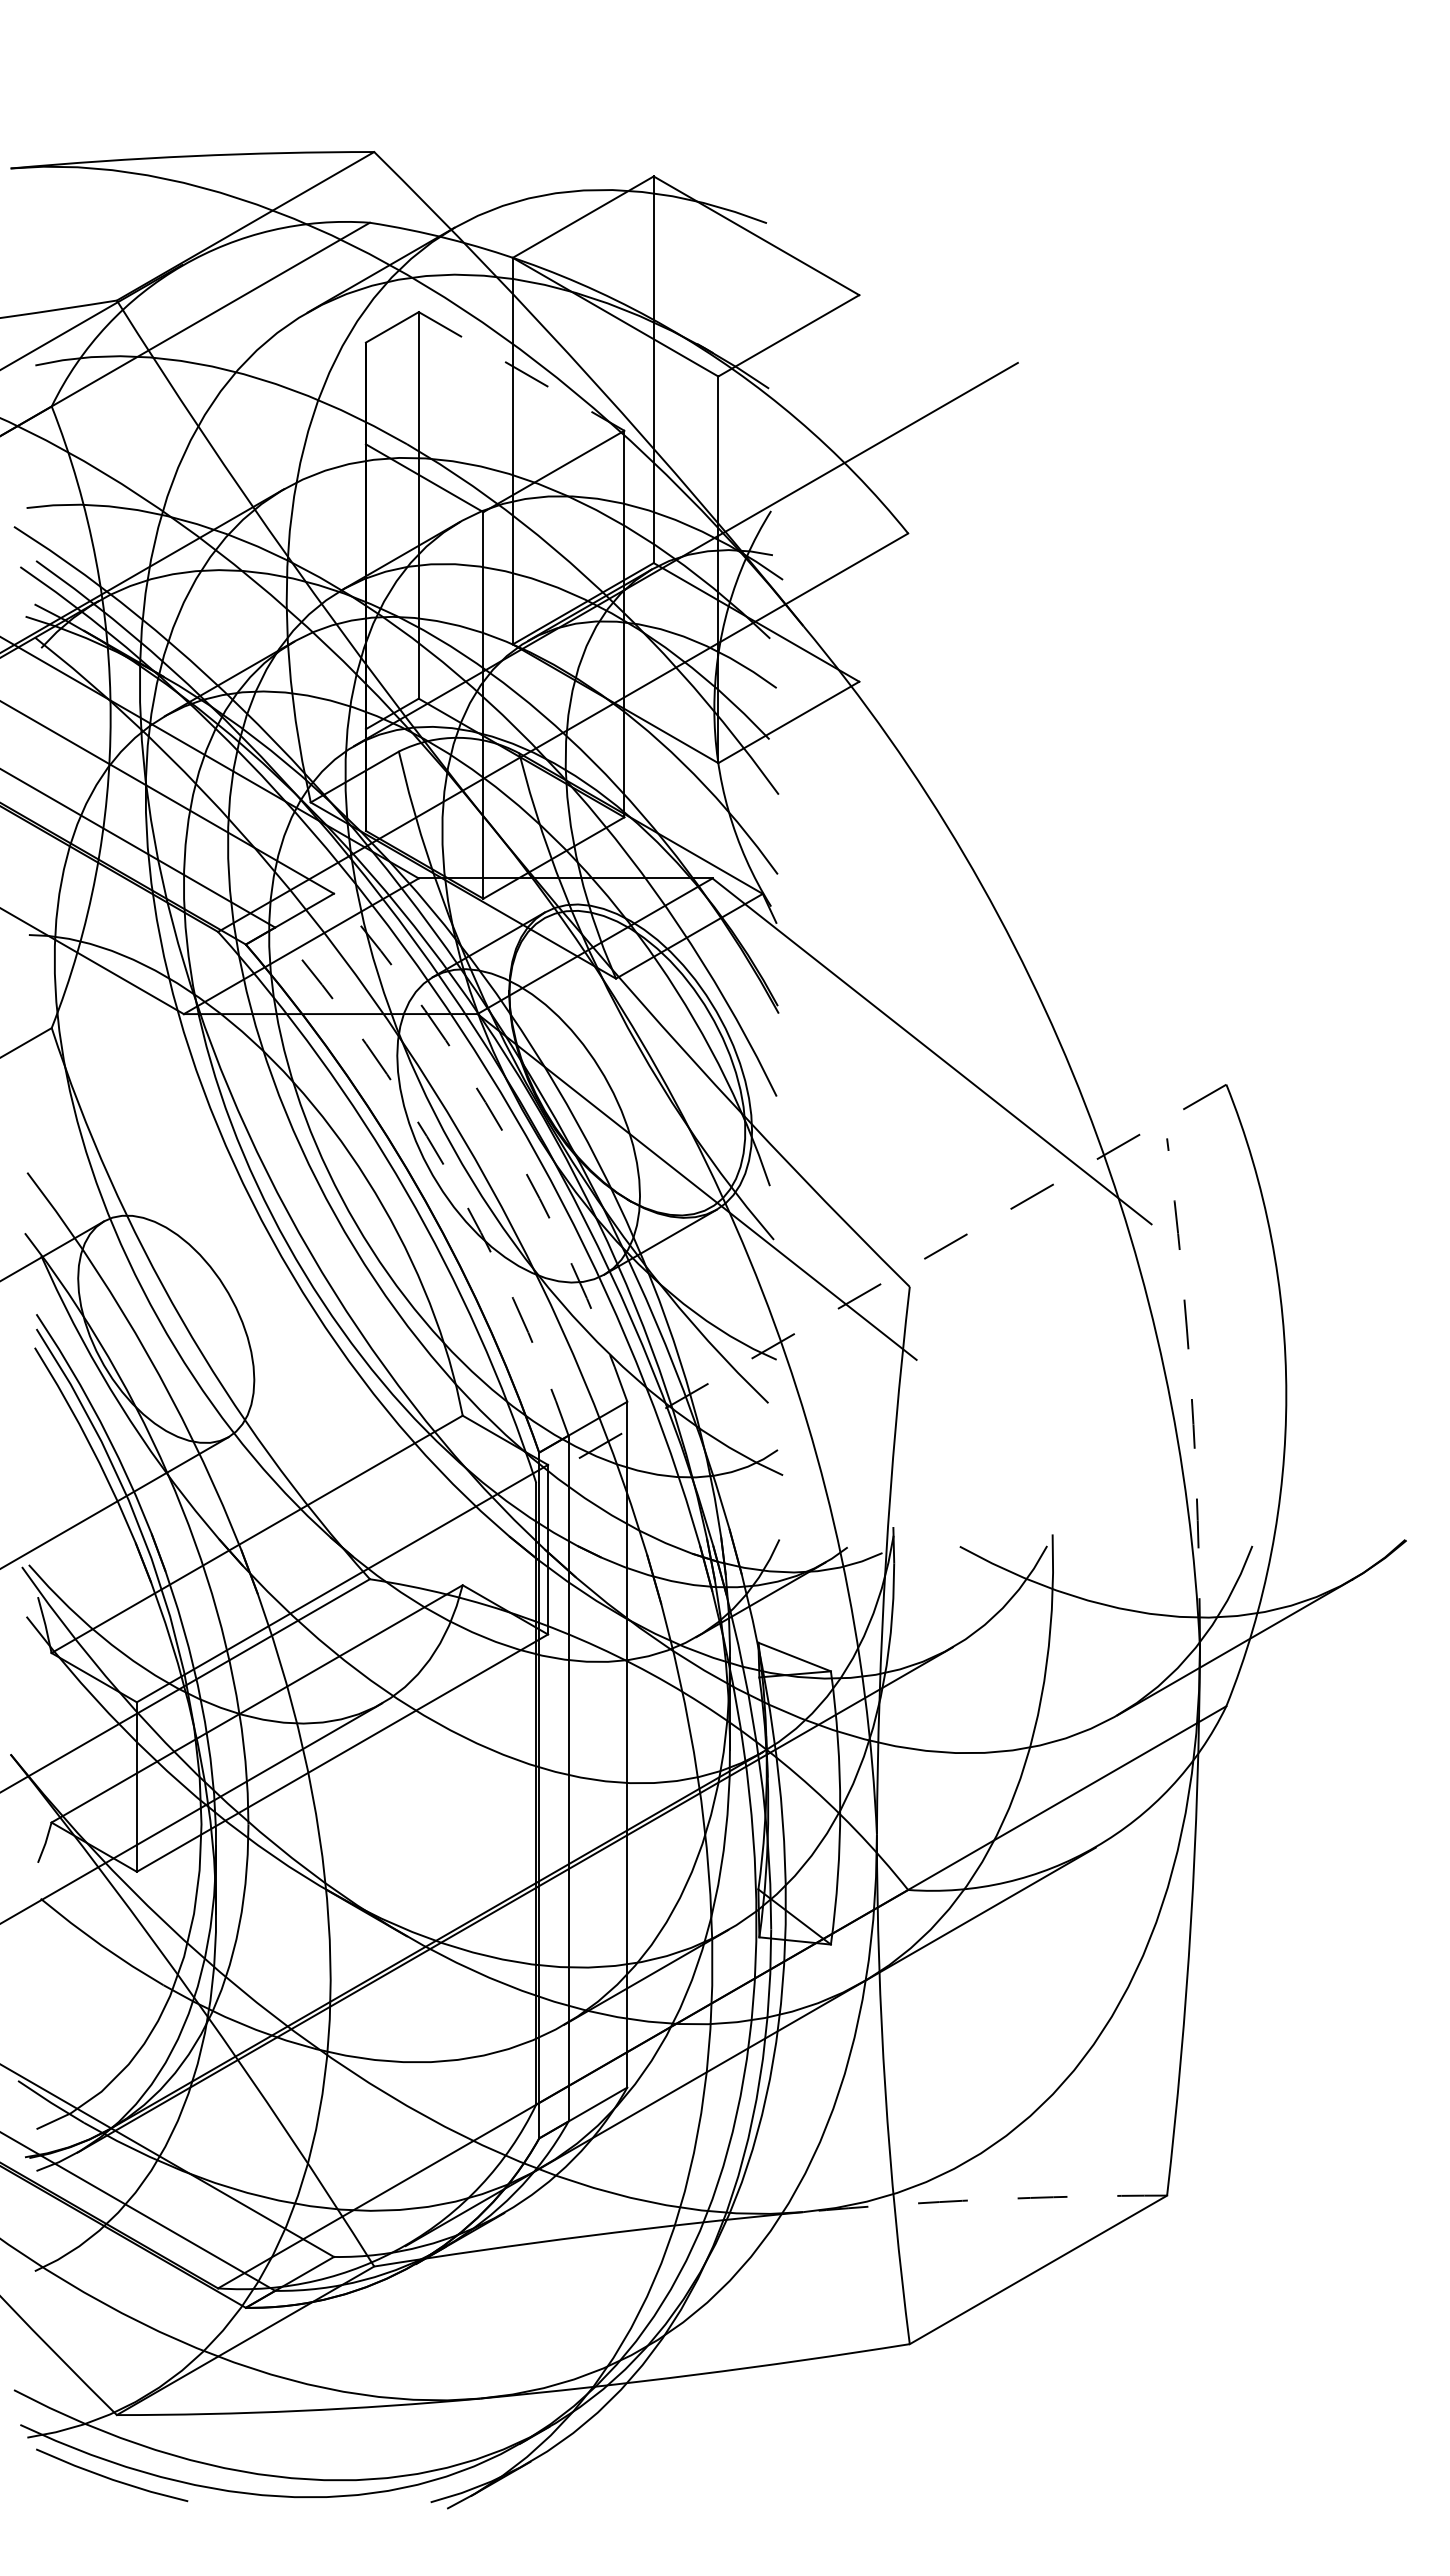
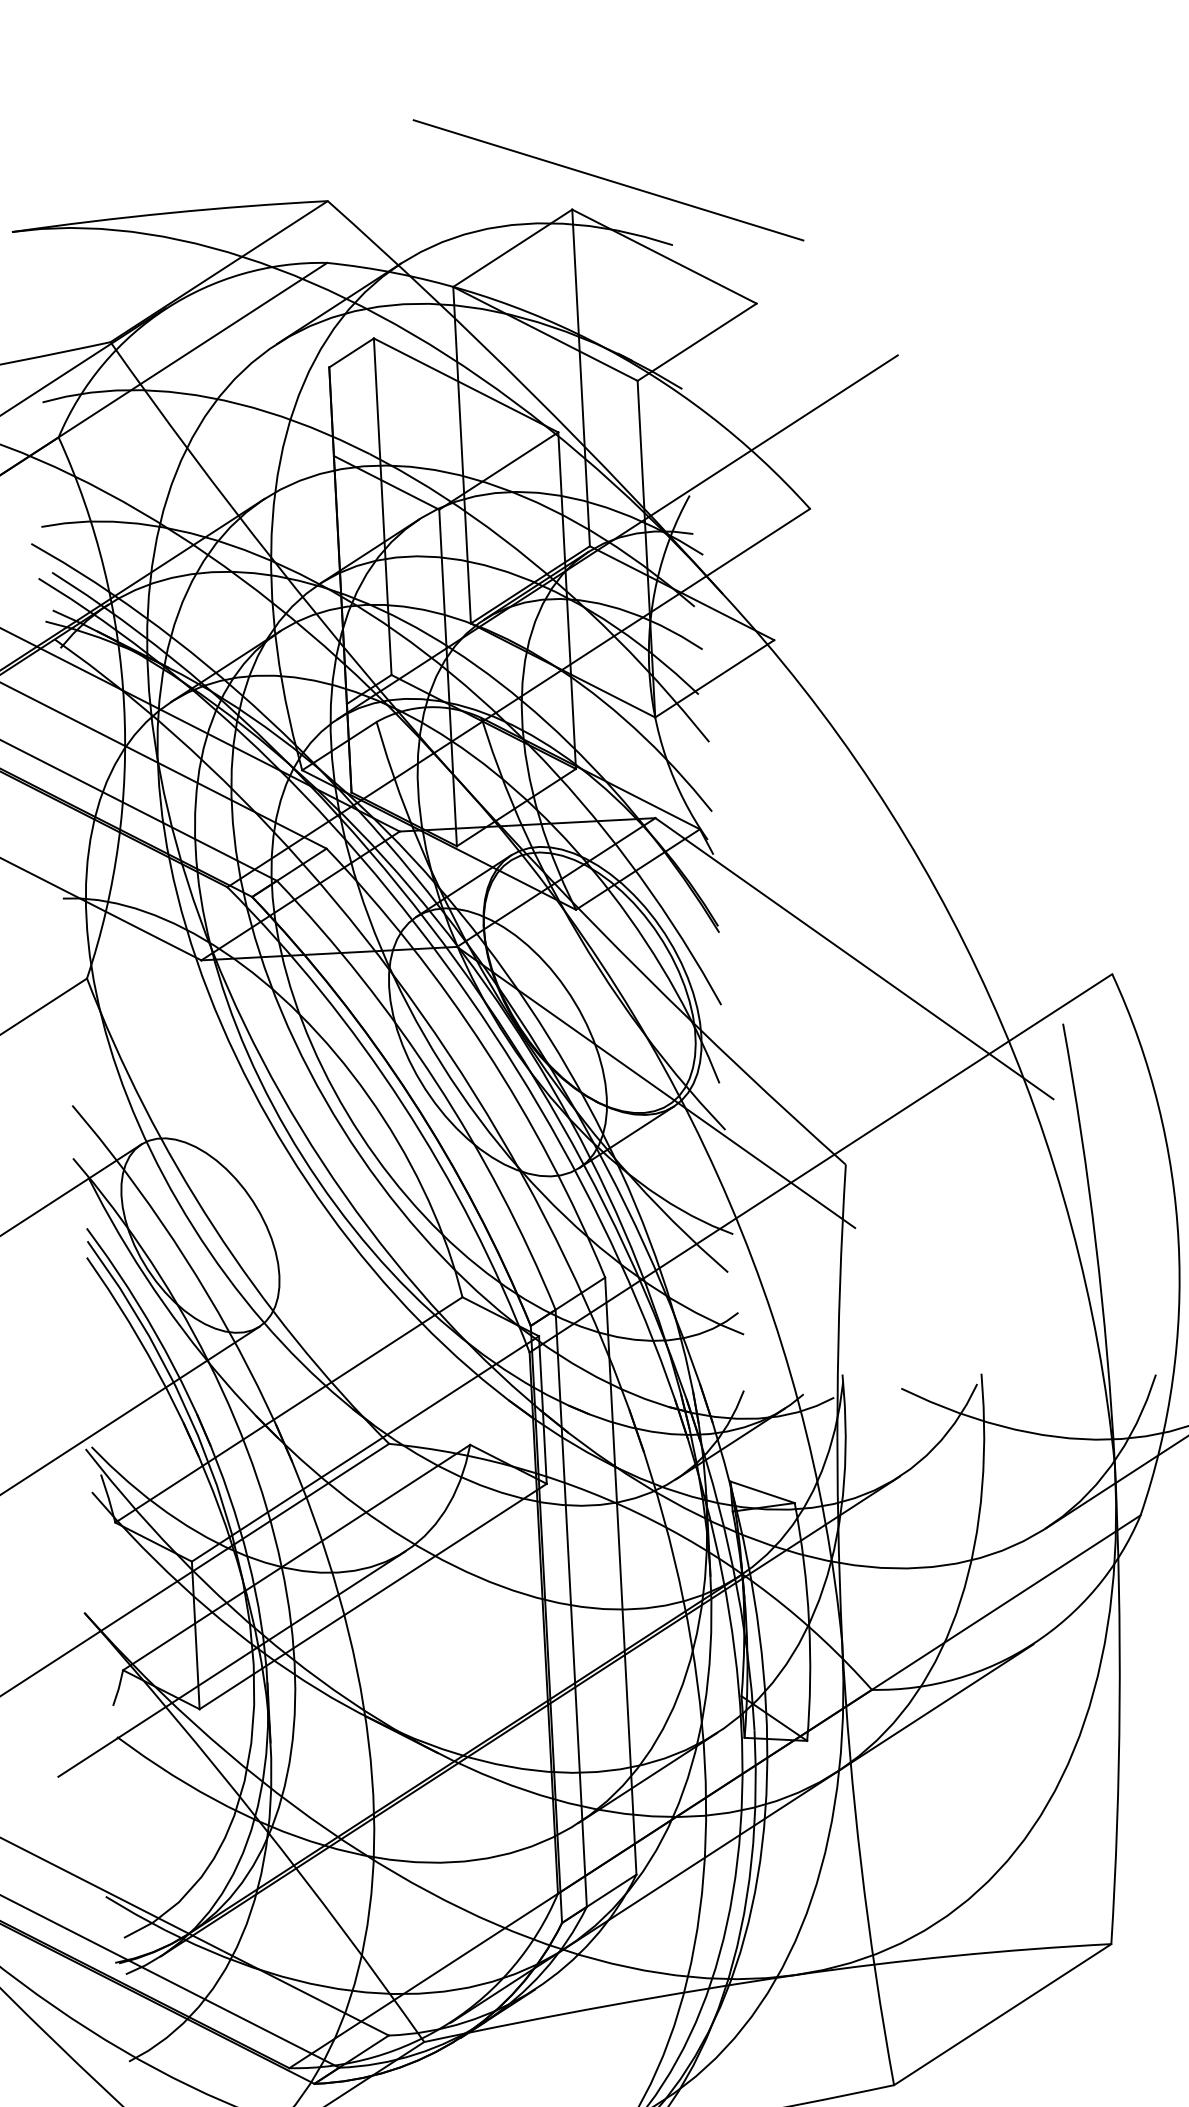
line: (696, 144) -> (608, 179), added
line: (521, 371) -> (466, 385), dashed -> solid
arc: (504, 1134) -> (486, 1050), dashed -> solid
arc: (445, 1167) -> (436, 1081), dashed -> solid
line: (880, 1284) -> (820, 1163), dashed -> solid
arc: (1191, 1392) -> (1095, 1243), dashed -> solid
arc: (985, 2199) -> (953, 1955), dashed -> solid

